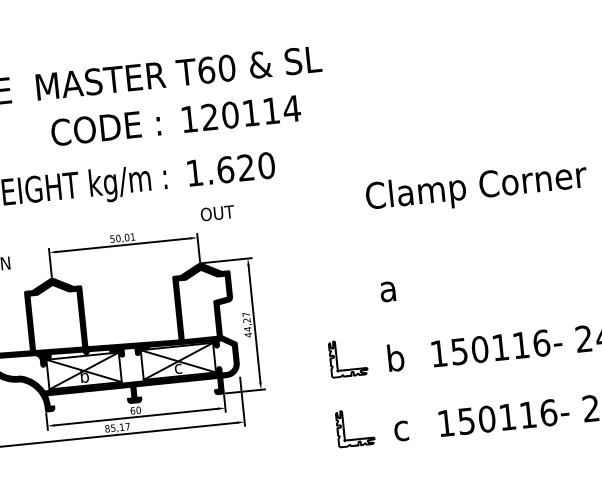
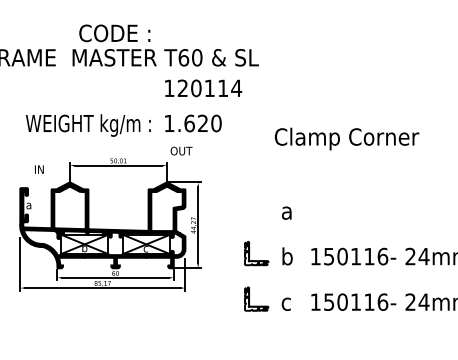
text: (105, 128) -> (114, 33), moved
text: (475, 187) -> (346, 138), moved

